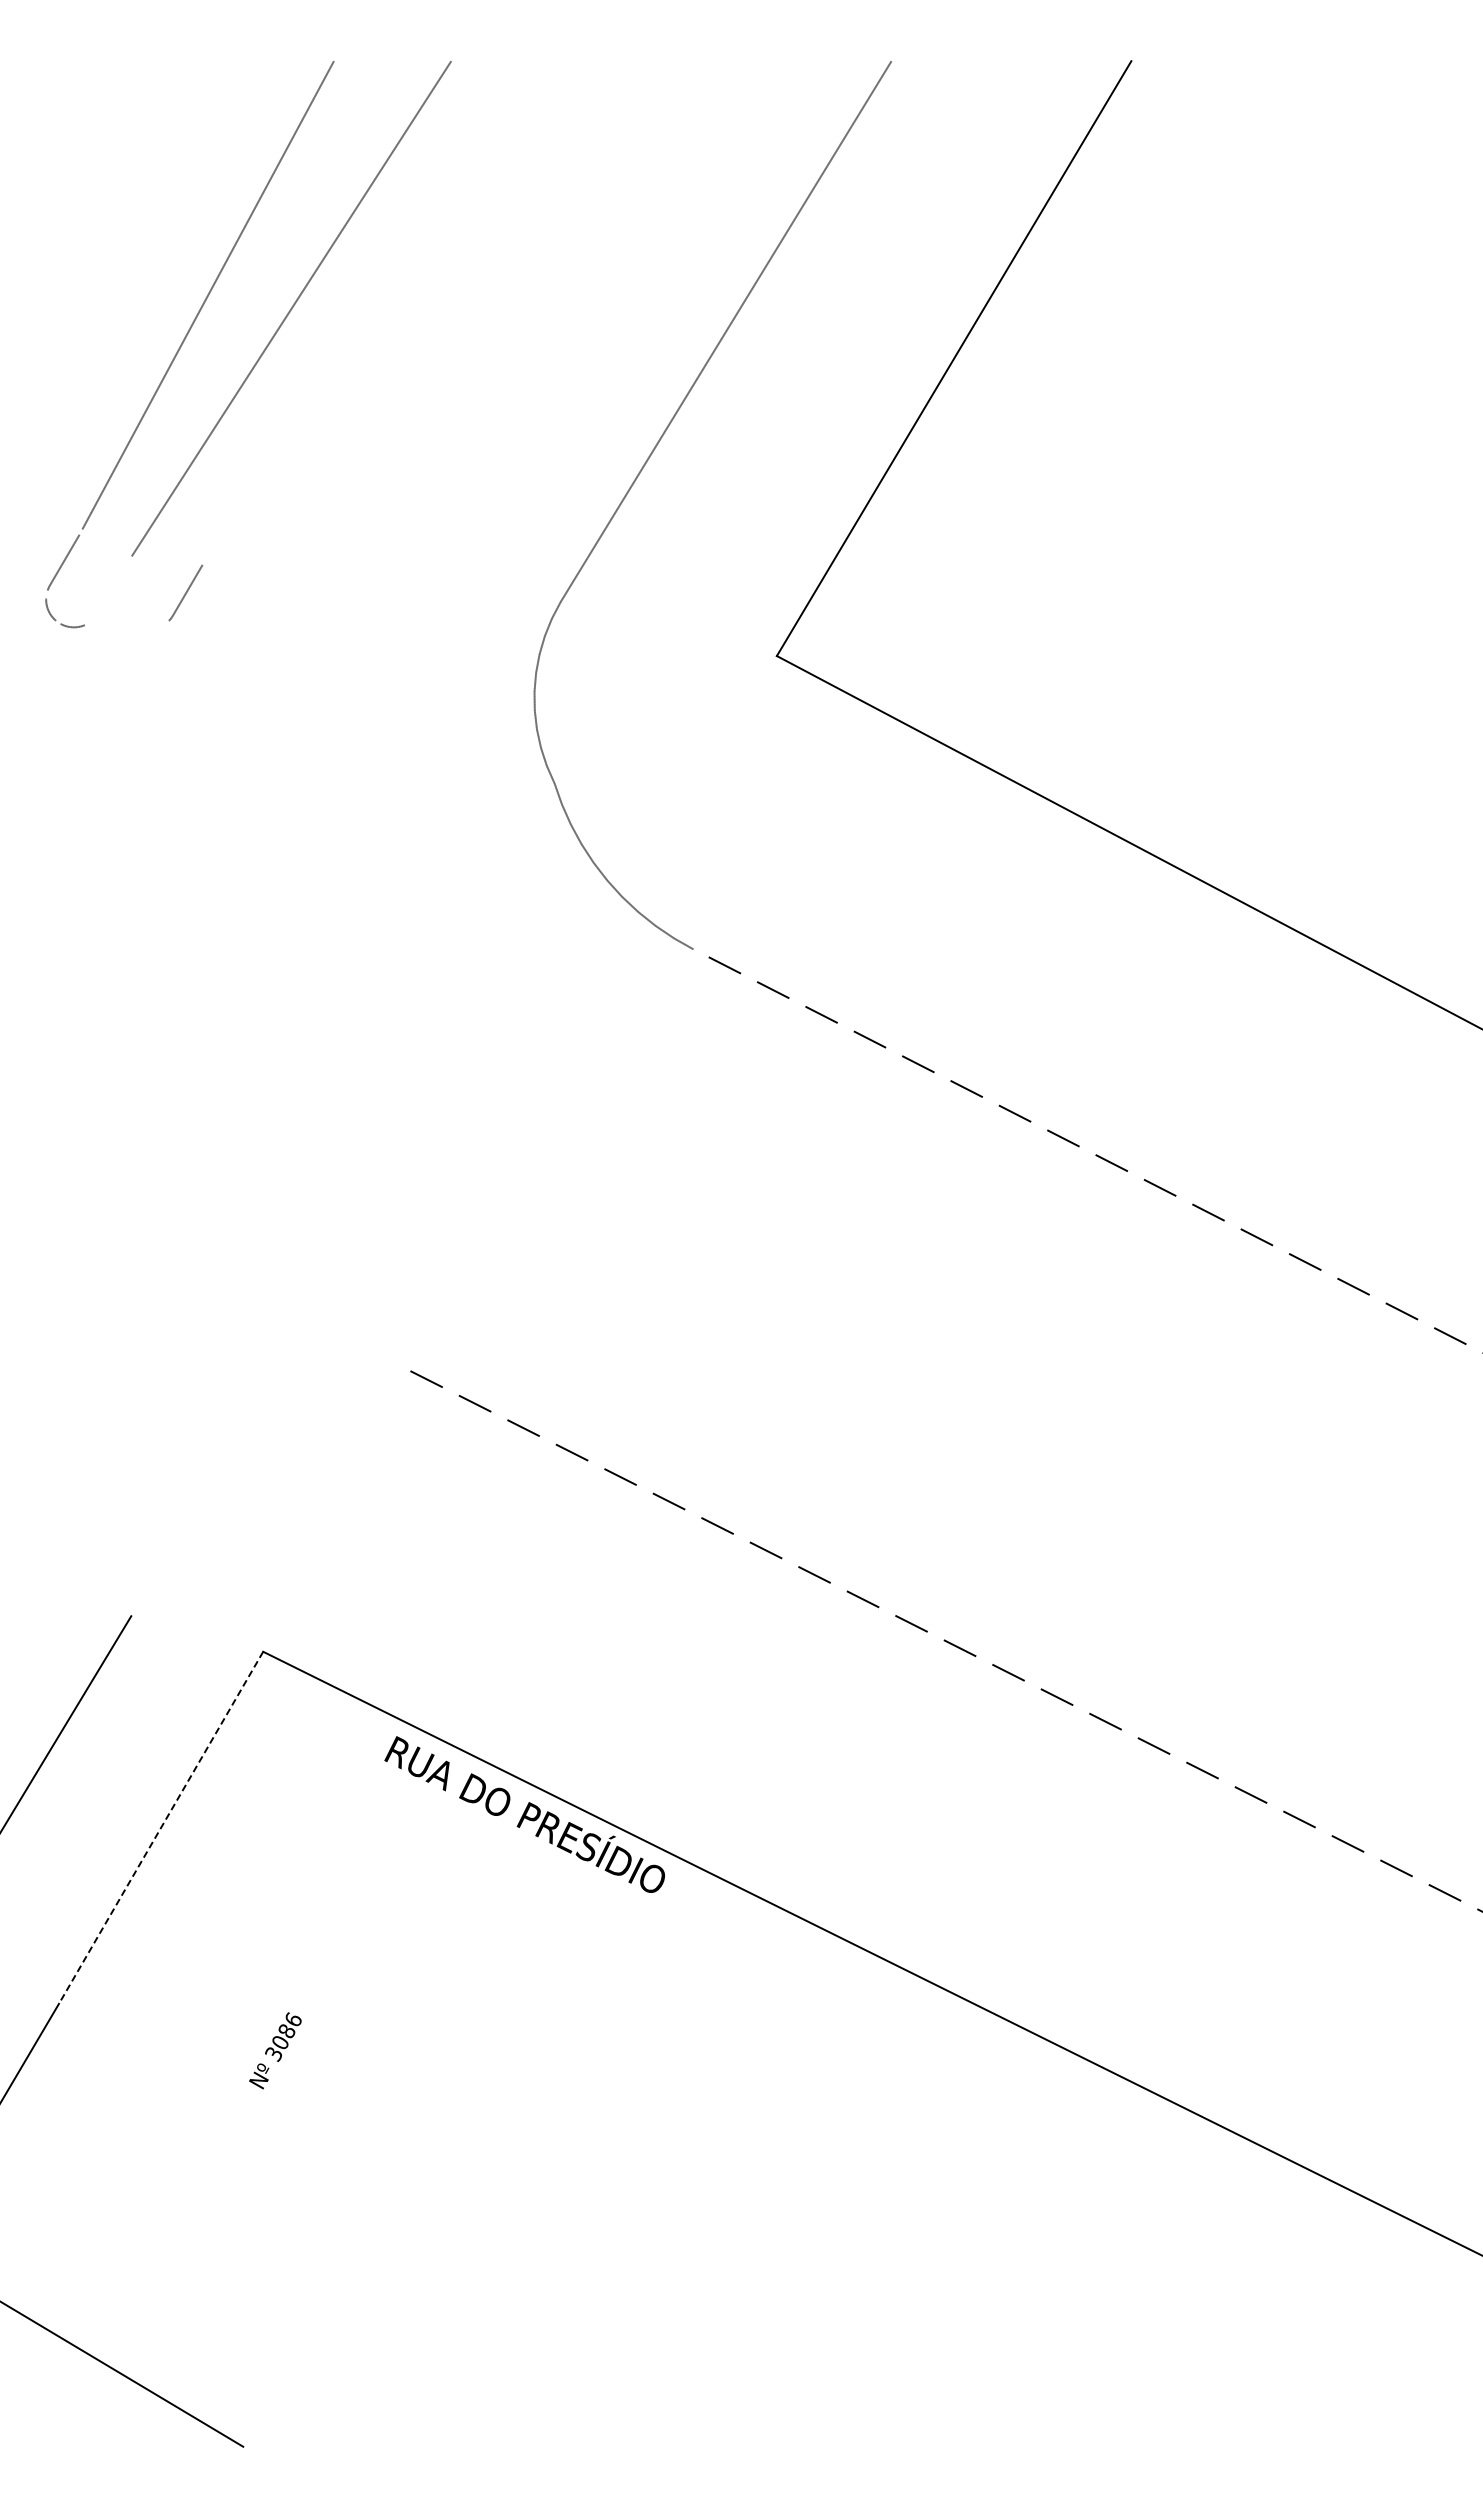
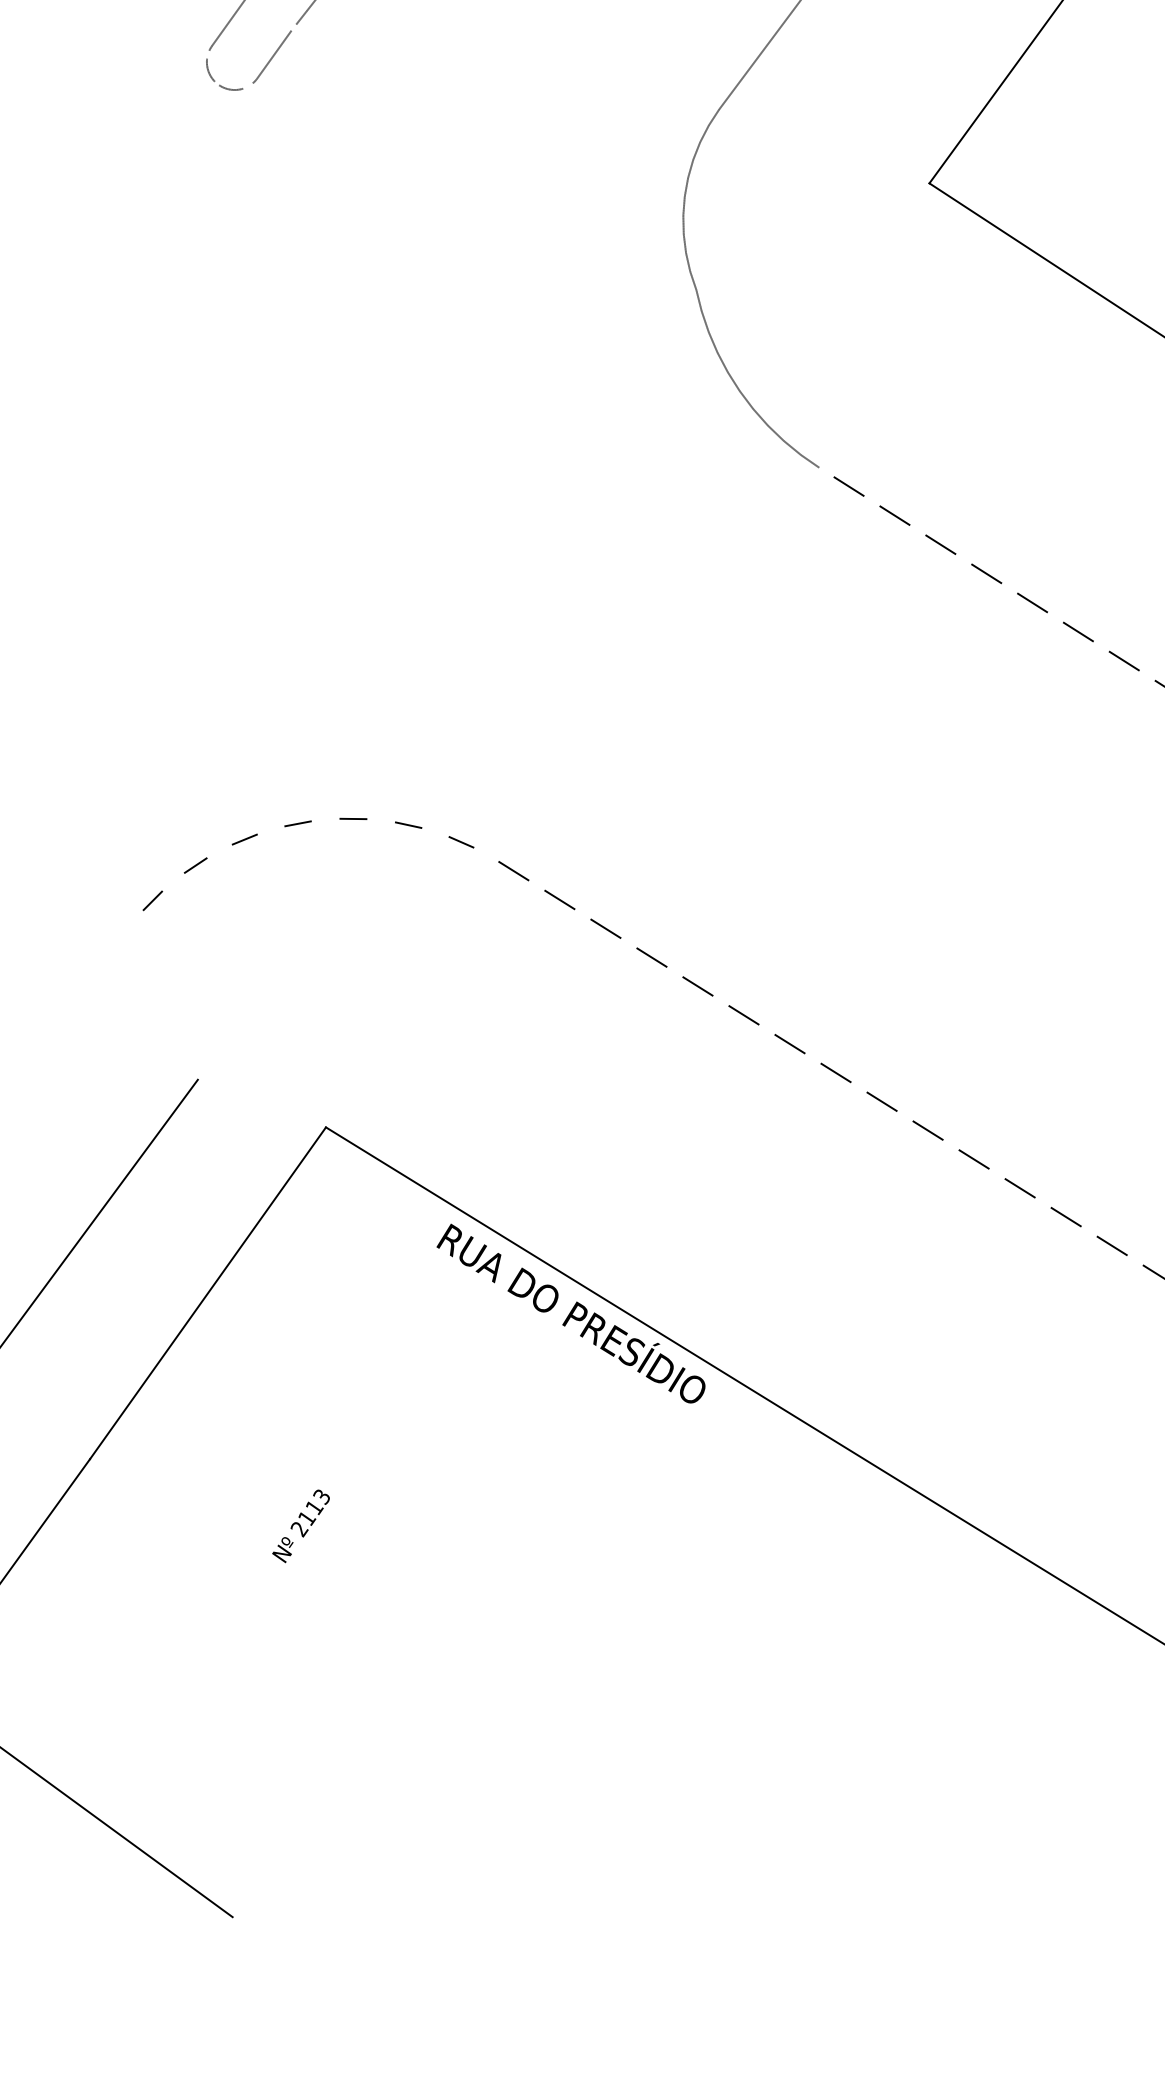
line: (185, 592) -> (271, 56), moved
line: (261, 1342) -> (352, 819), added
line: (317, 1342) -> (408, 824), added
line: (207, 1351) -> (298, 823), added
line: (371, 1354) -> (461, 841), added
line: (155, 1372) -> (244, 839), added
line: (109, 1402) -> (195, 864), added
line: (69, 1441) -> (152, 900), added
line: (161, 1827) -> (208, 1292), dashed -> solid
text: (283, 2037) -> (310, 1513), 3086 -> 2113

